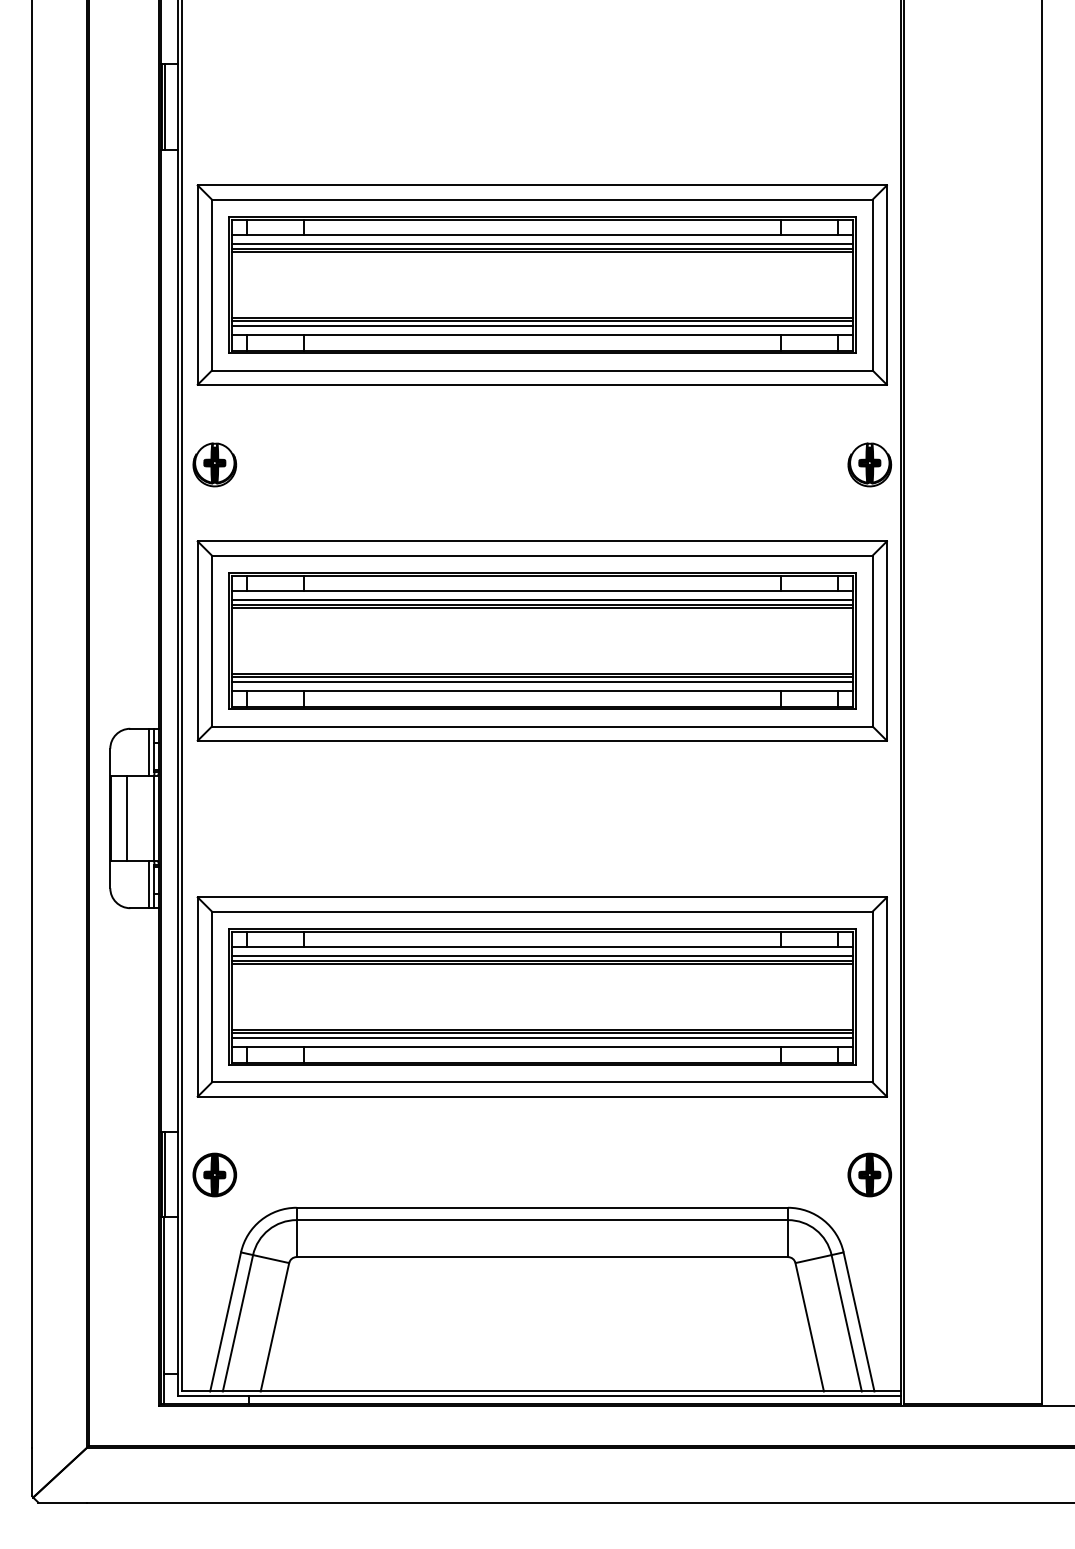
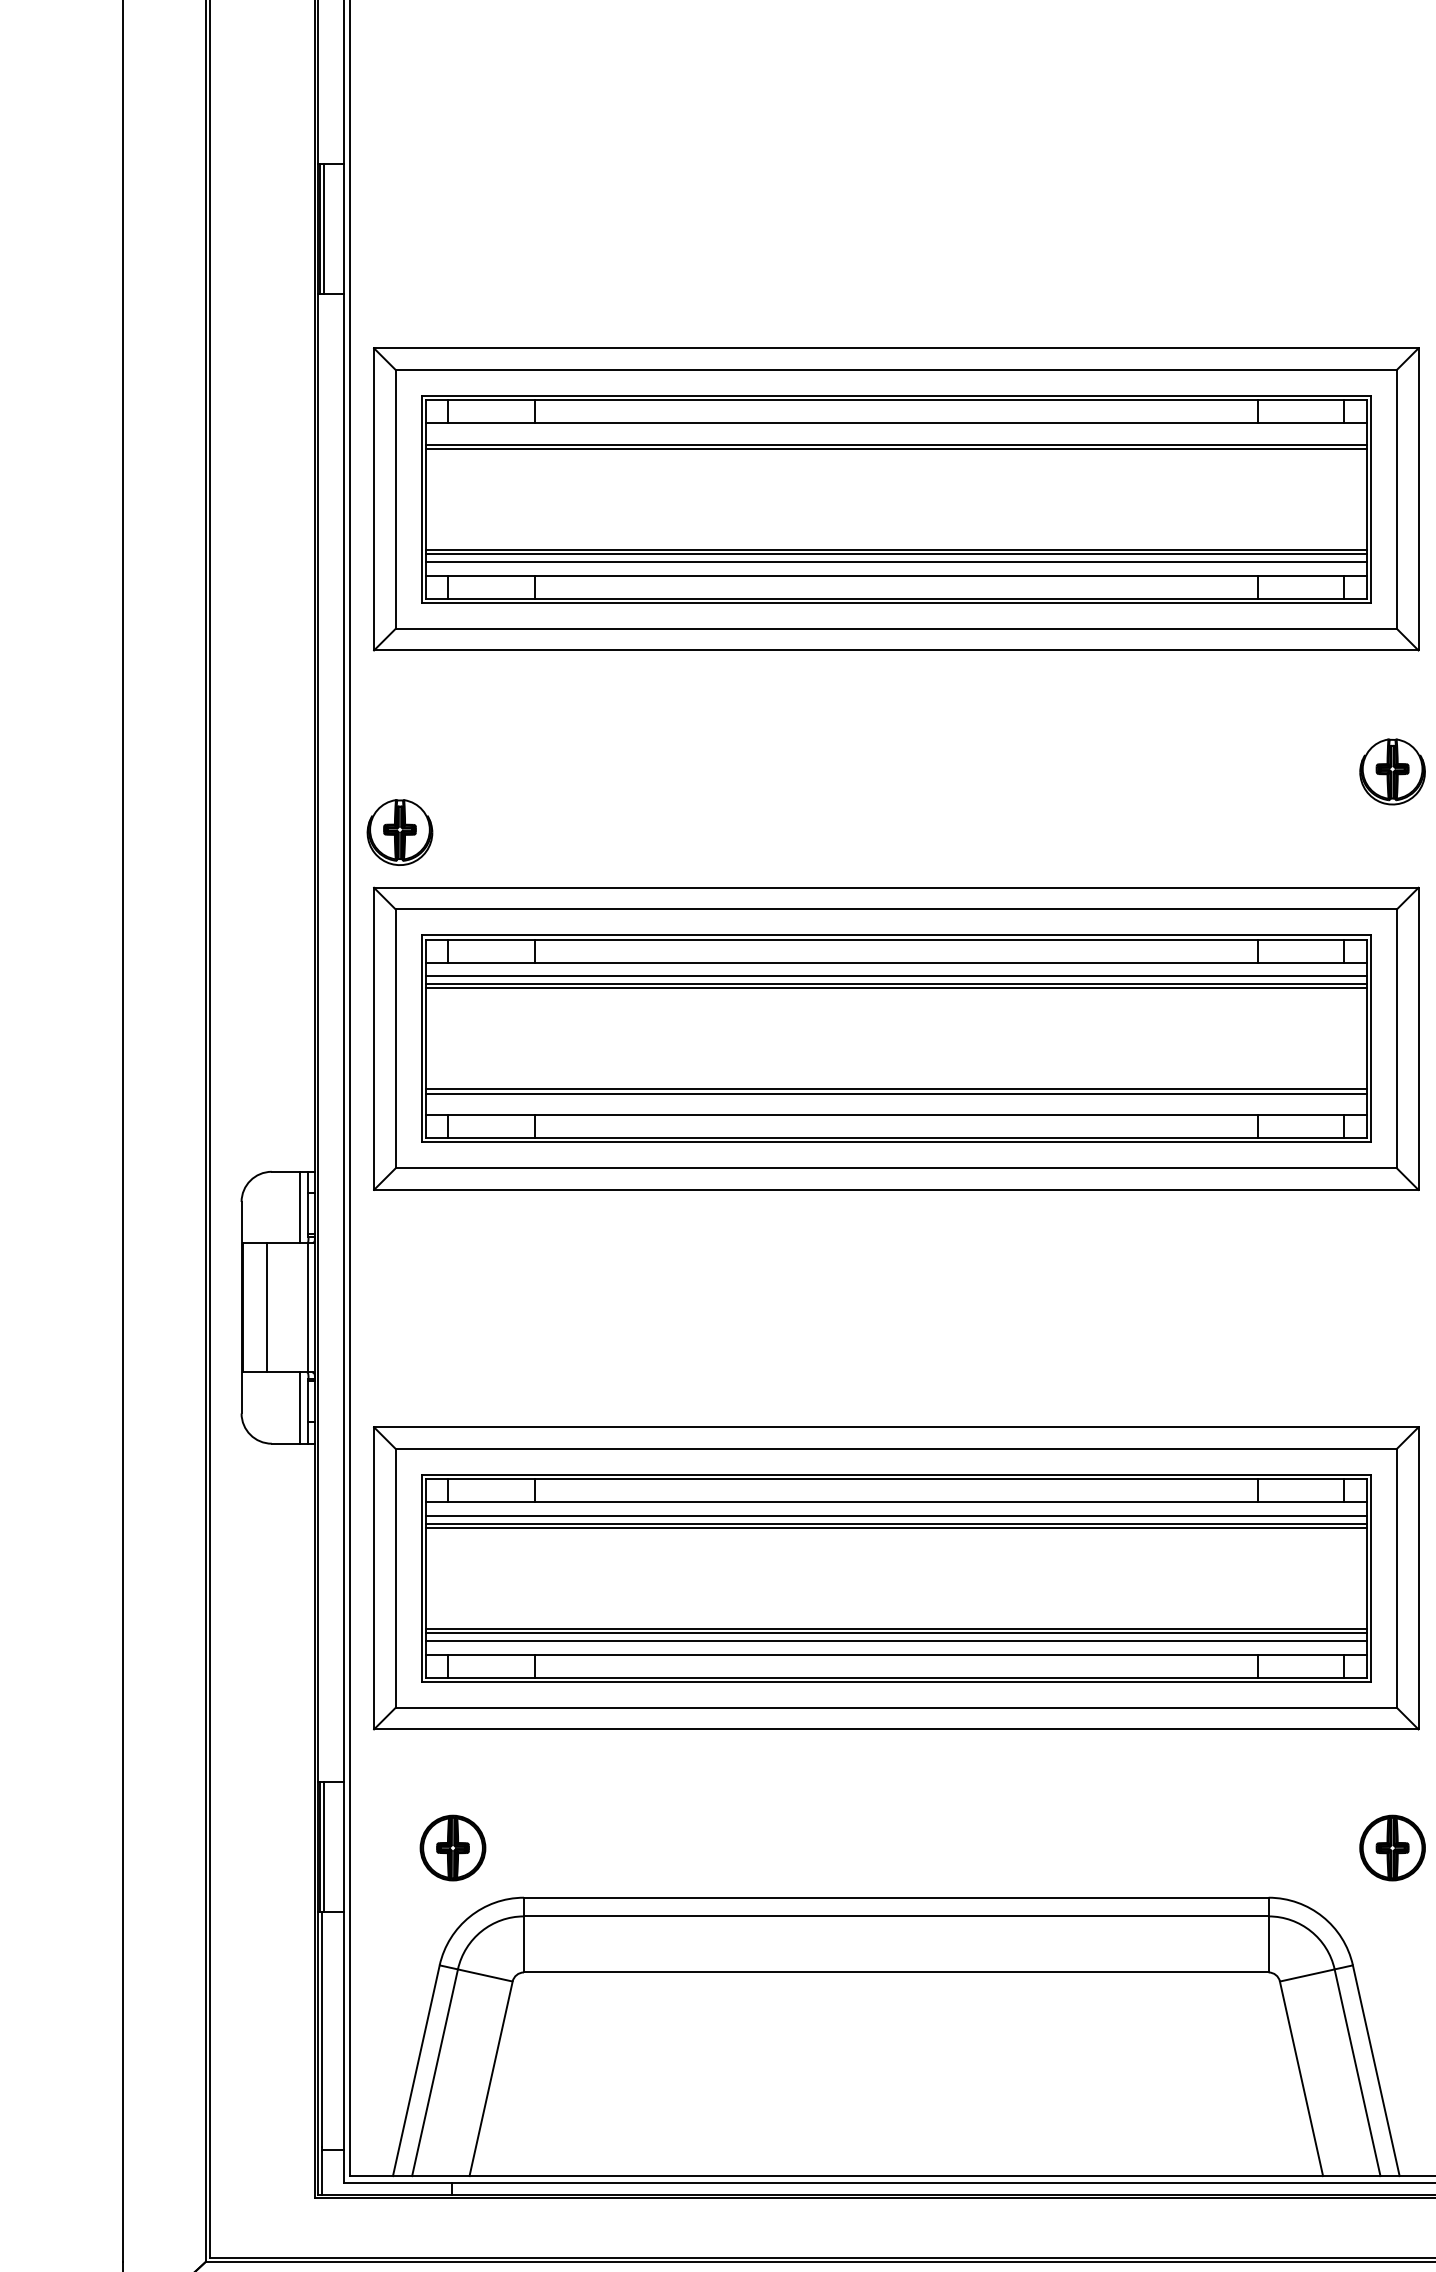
line: (541, 243) -> (895, 436), removed
part: (214, 464) -> (399, 831), moved
line: (541, 682) -> (895, 1101), removed
part: (214, 1174) -> (452, 1847), moved

